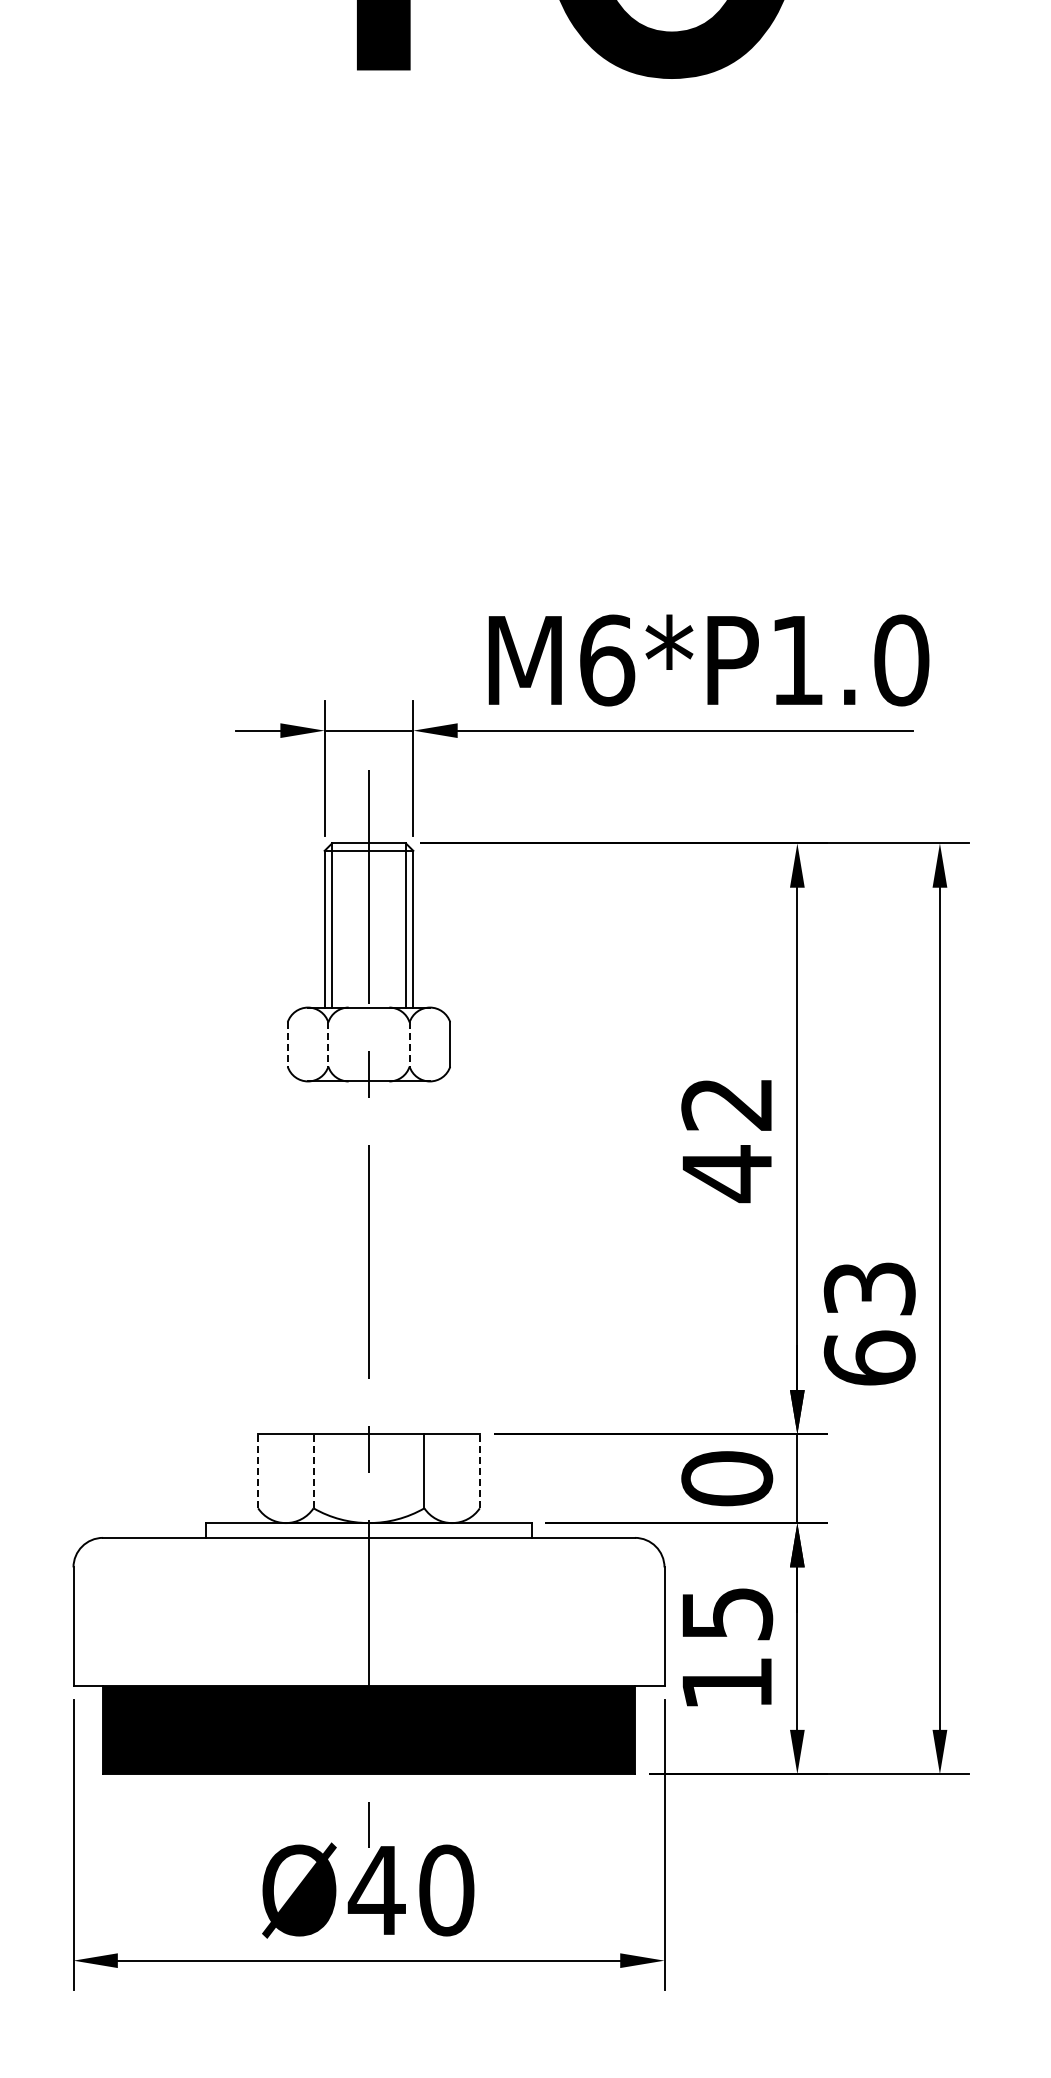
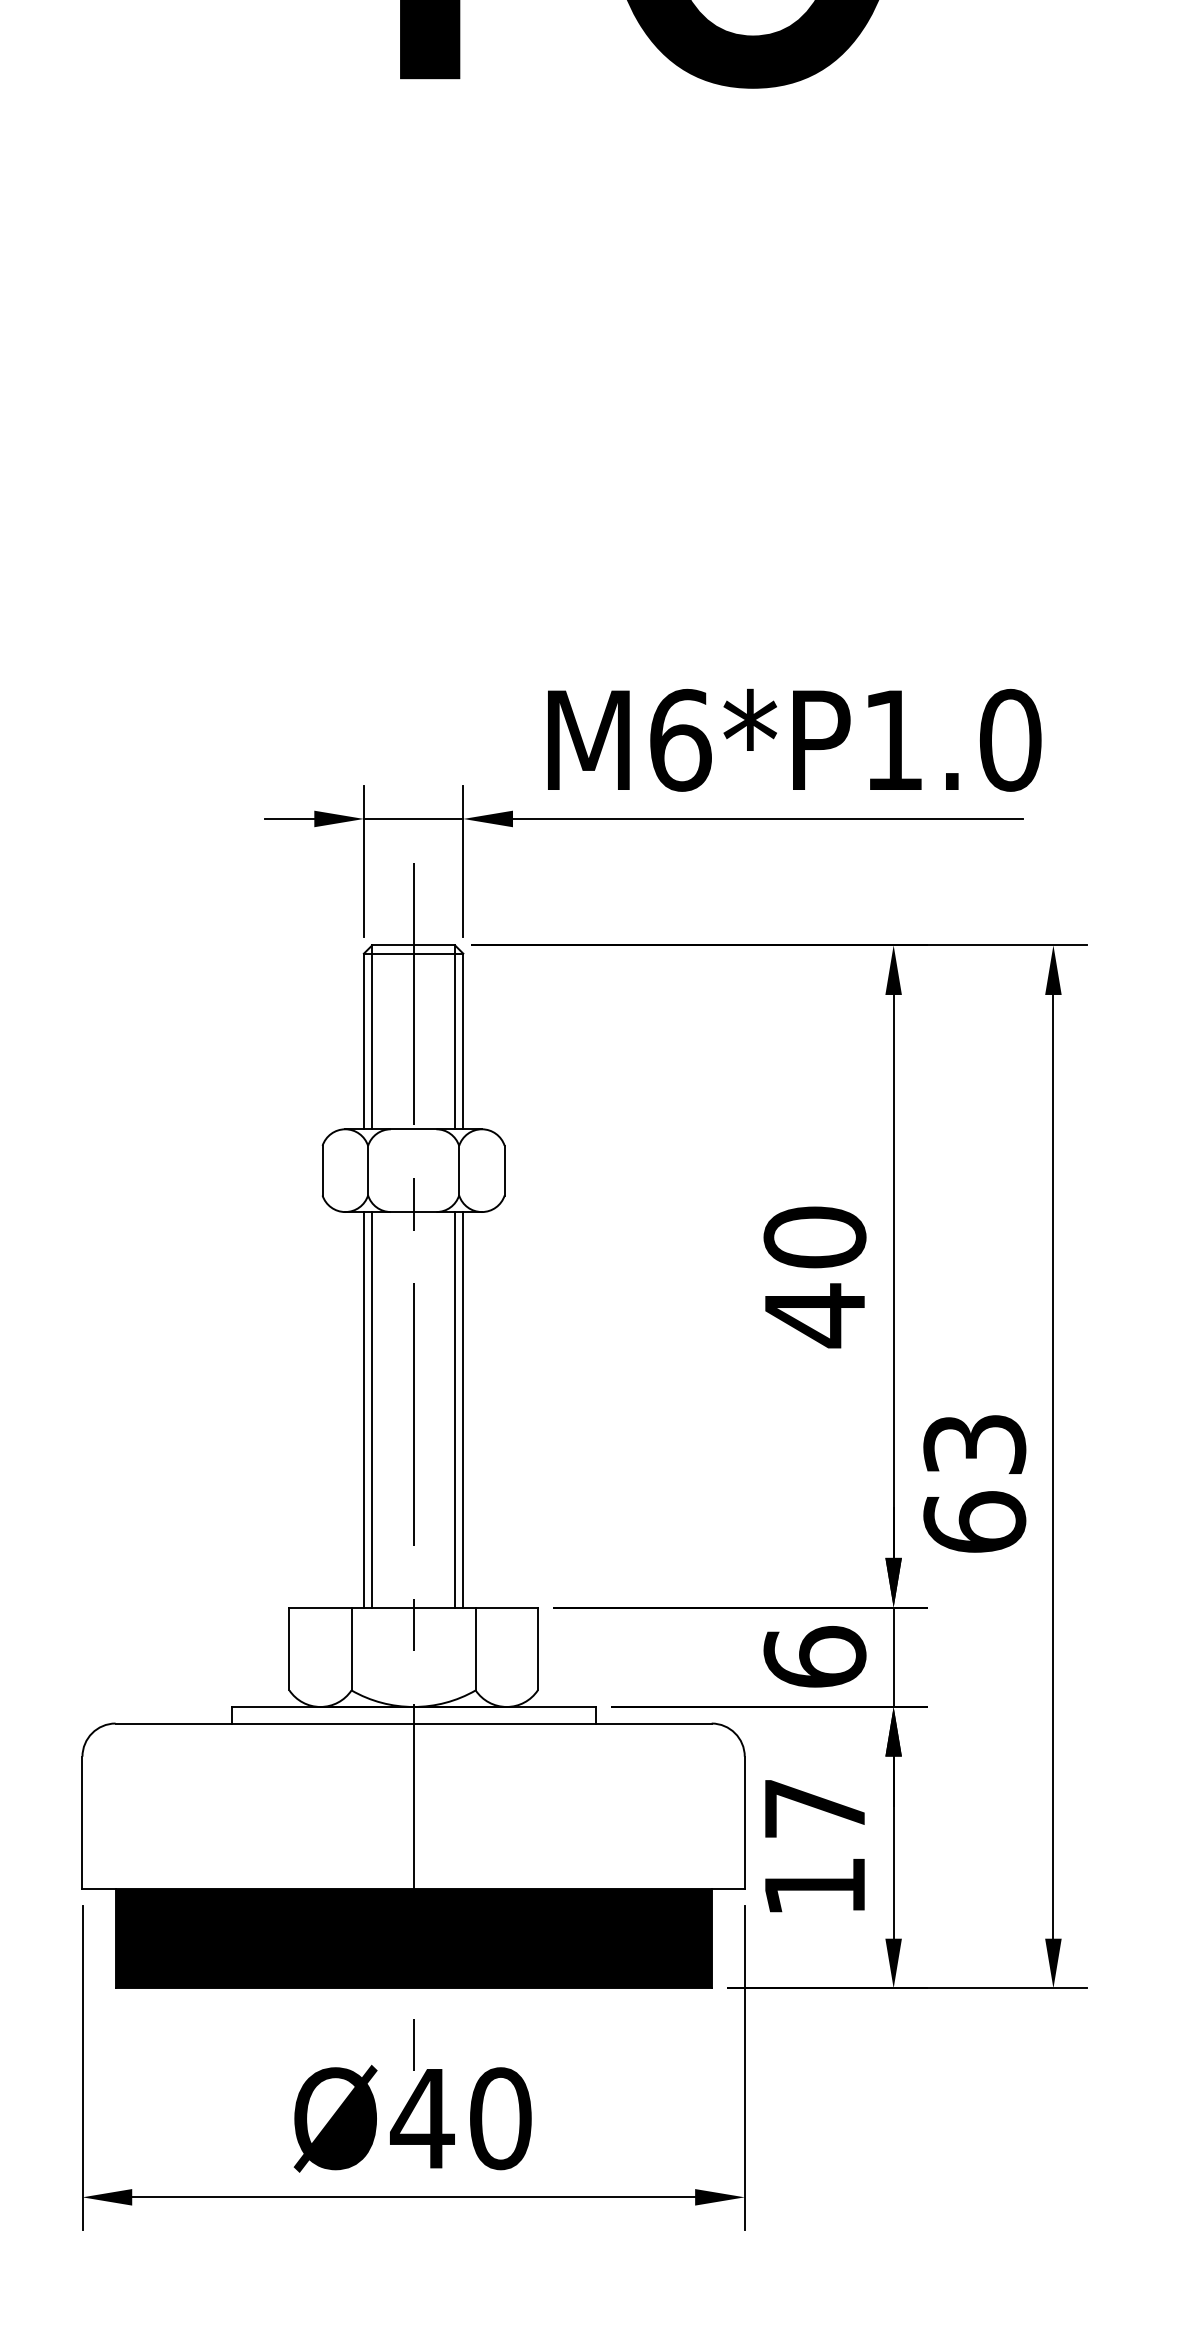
line: (287, 1045) -> (322, 1171), dashed -> solid
line: (328, 1045) -> (368, 1171), dashed -> solid
line: (409, 1045) -> (459, 1171), dashed -> solid
text: (727, 1103) -> (815, 1236), 42 -> 40
line: (324, 1257) -> (363, 1409), added
line: (332, 1257) -> (372, 1409), added
line: (405, 1257) -> (454, 1409), added
line: (413, 1257) -> (463, 1409), added
line: (258, 1471) -> (289, 1649), dashed -> solid
line: (313, 1471) -> (351, 1649), dashed -> solid
line: (479, 1471) -> (537, 1649), dashed -> solid
text: (727, 1478) -> (815, 1657), 0 -> 6
text: (727, 1614) -> (815, 1809), 15 -> 17

